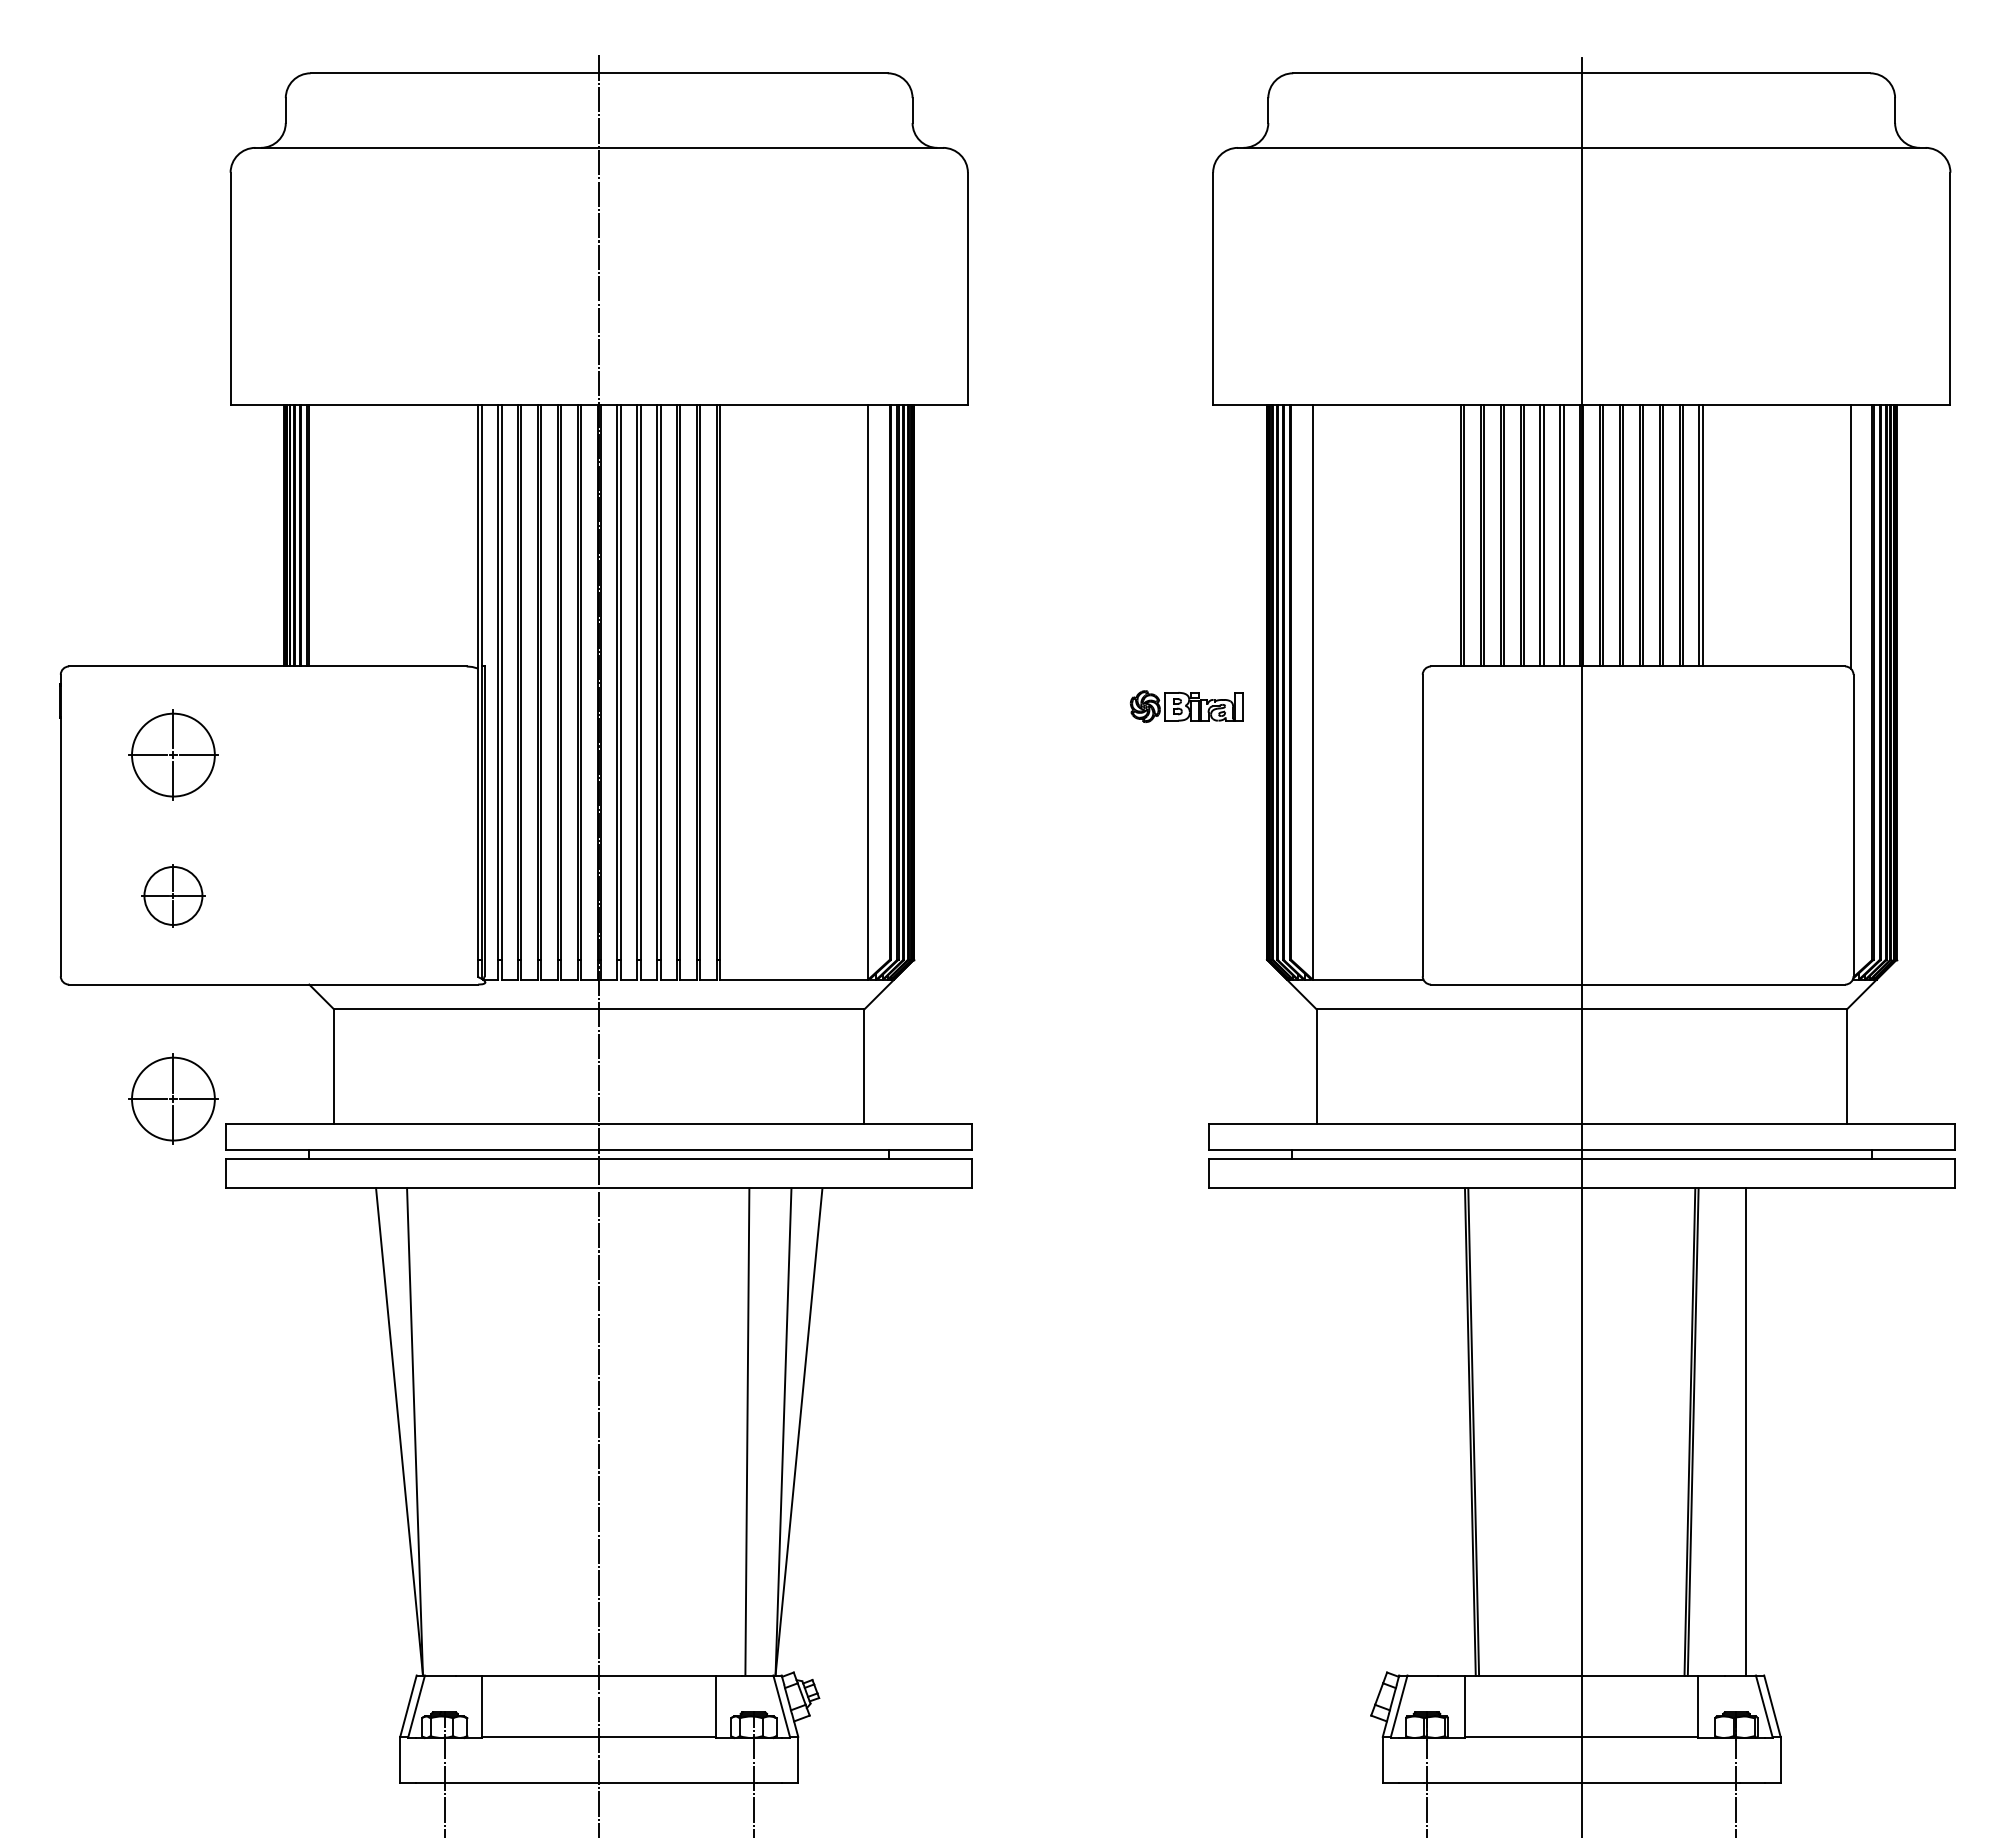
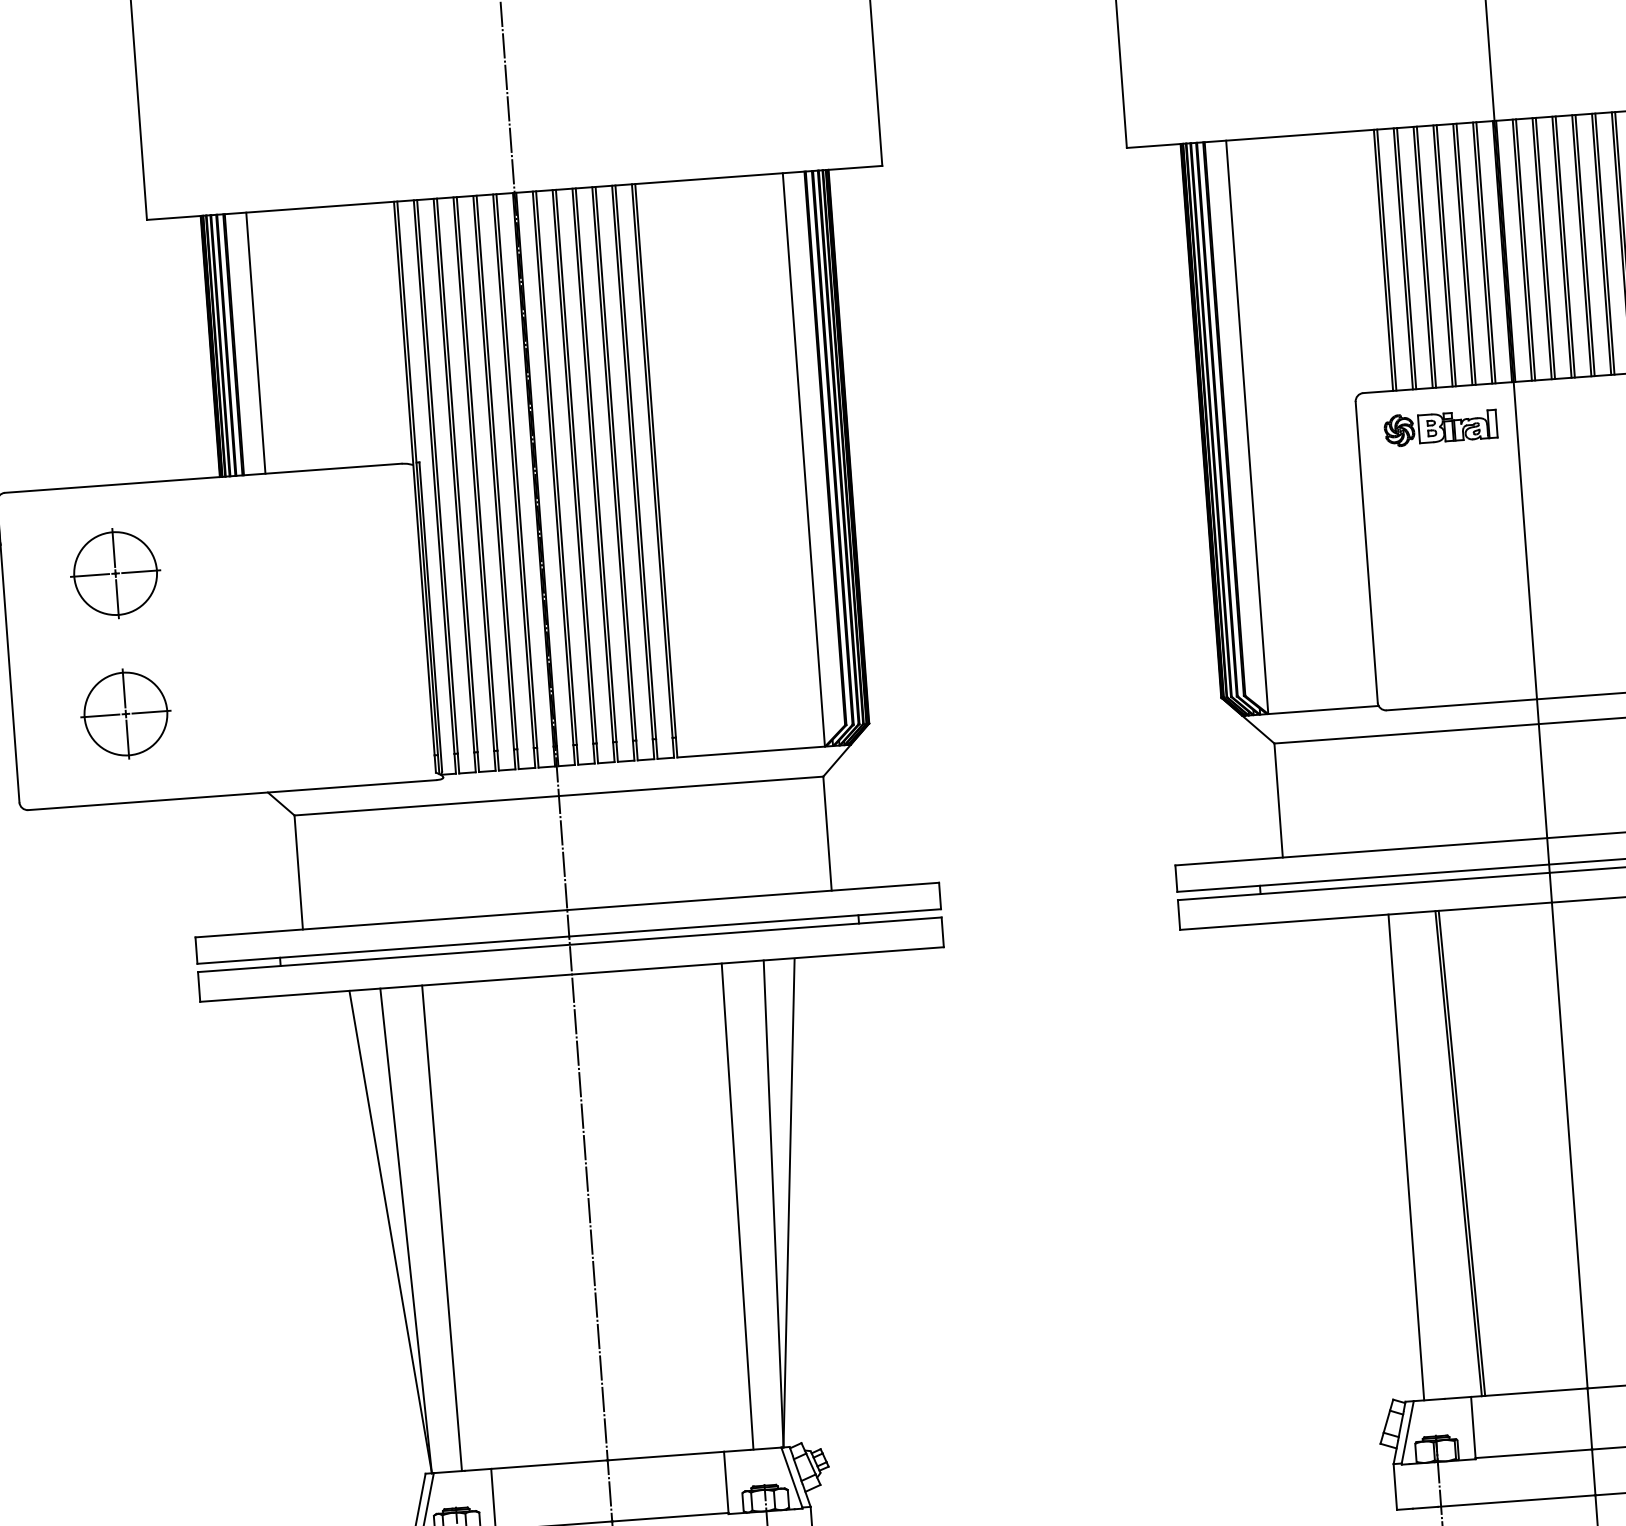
line: (330, 535) -> (256, 343), added
part: (1186, 706) -> (1440, 427), moved
part: (173, 895) -> (125, 713), size x1.43
part: (173, 1098) -> (140, 916), removed
line: (450, 1431) -> (441, 1227), added
line: (1417, 1431) -> (1405, 1157), added

